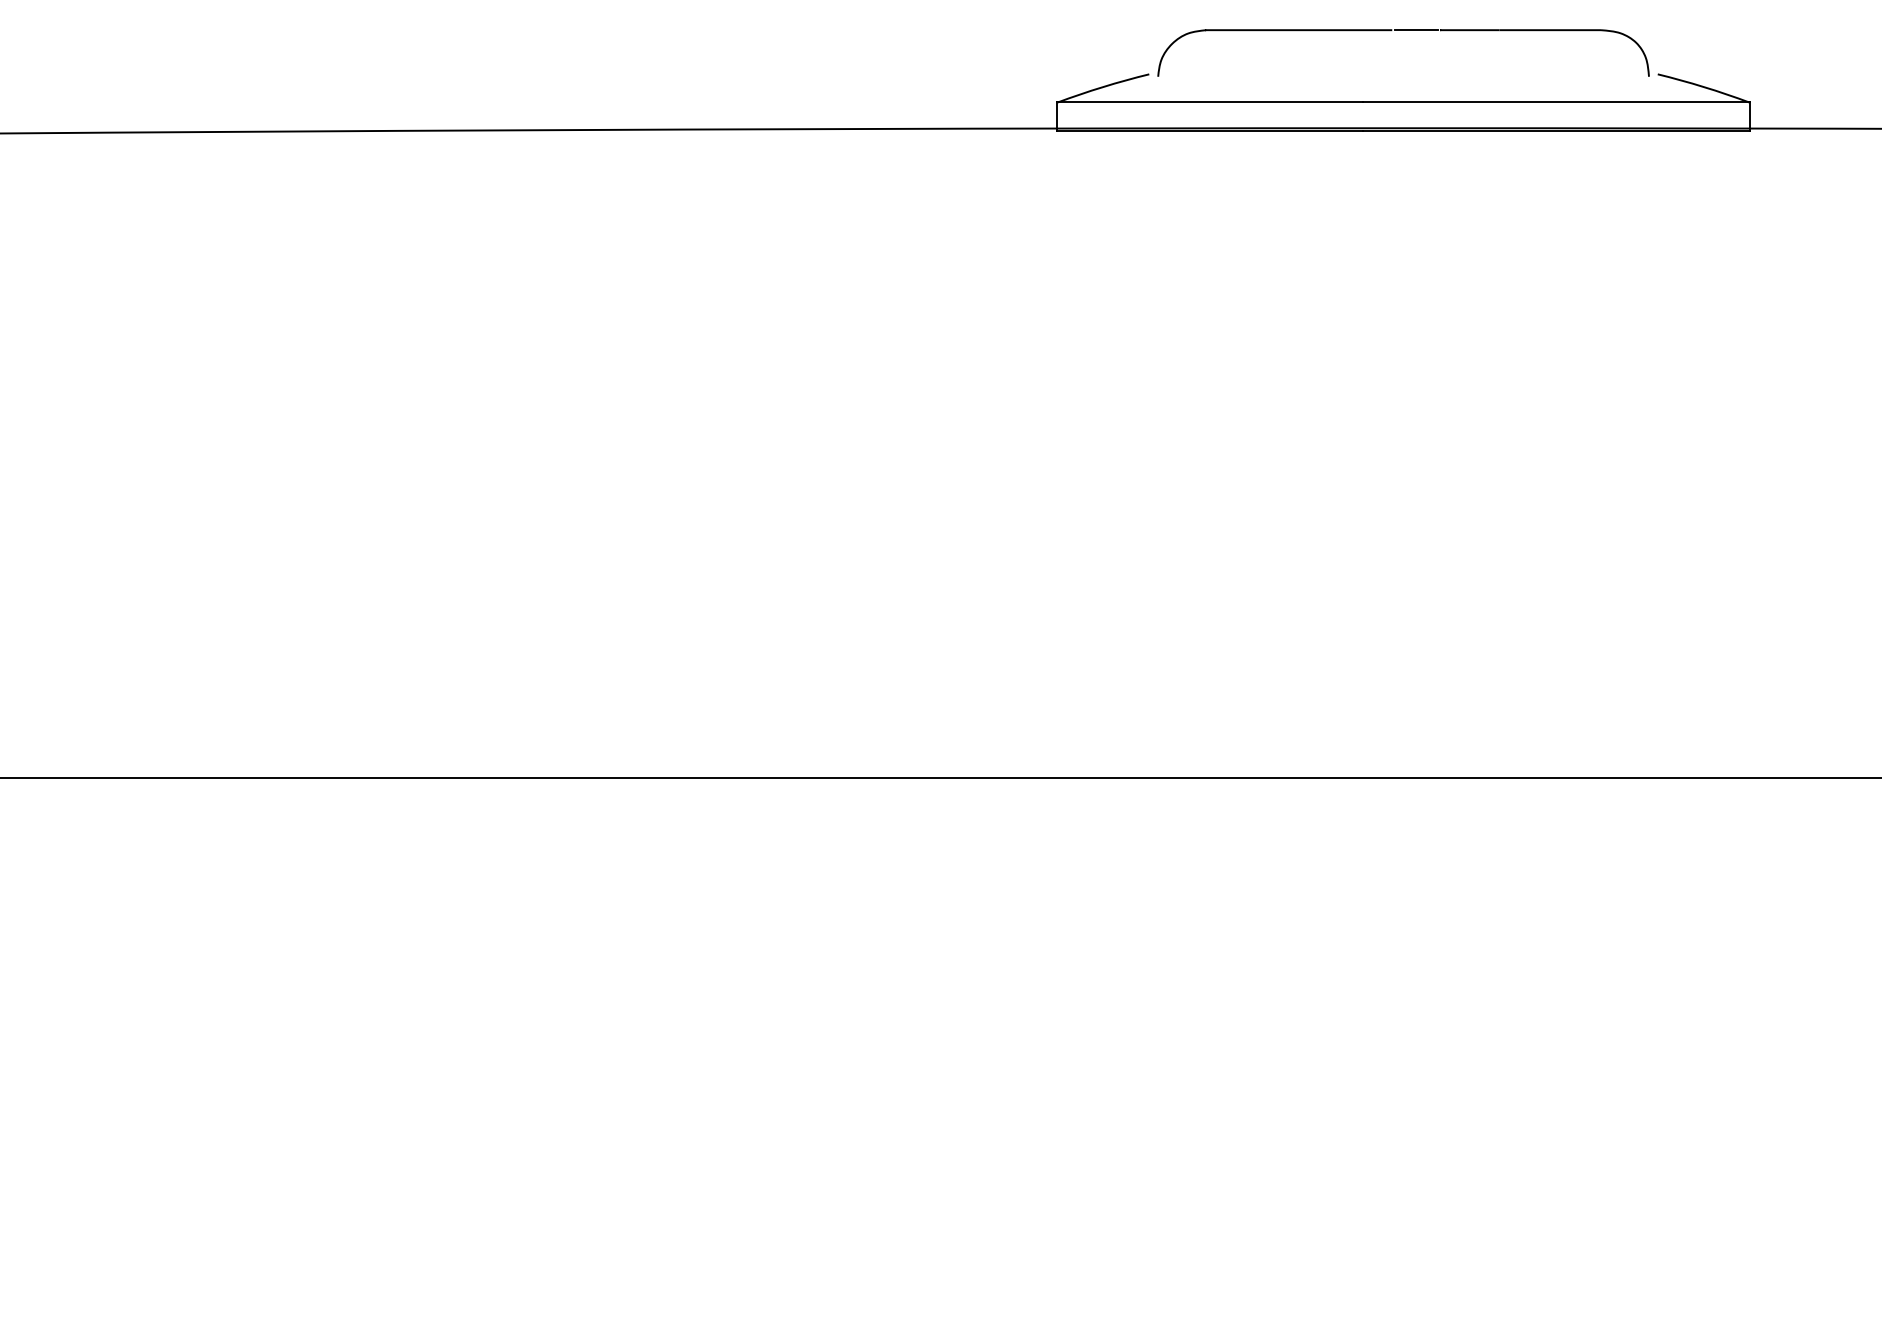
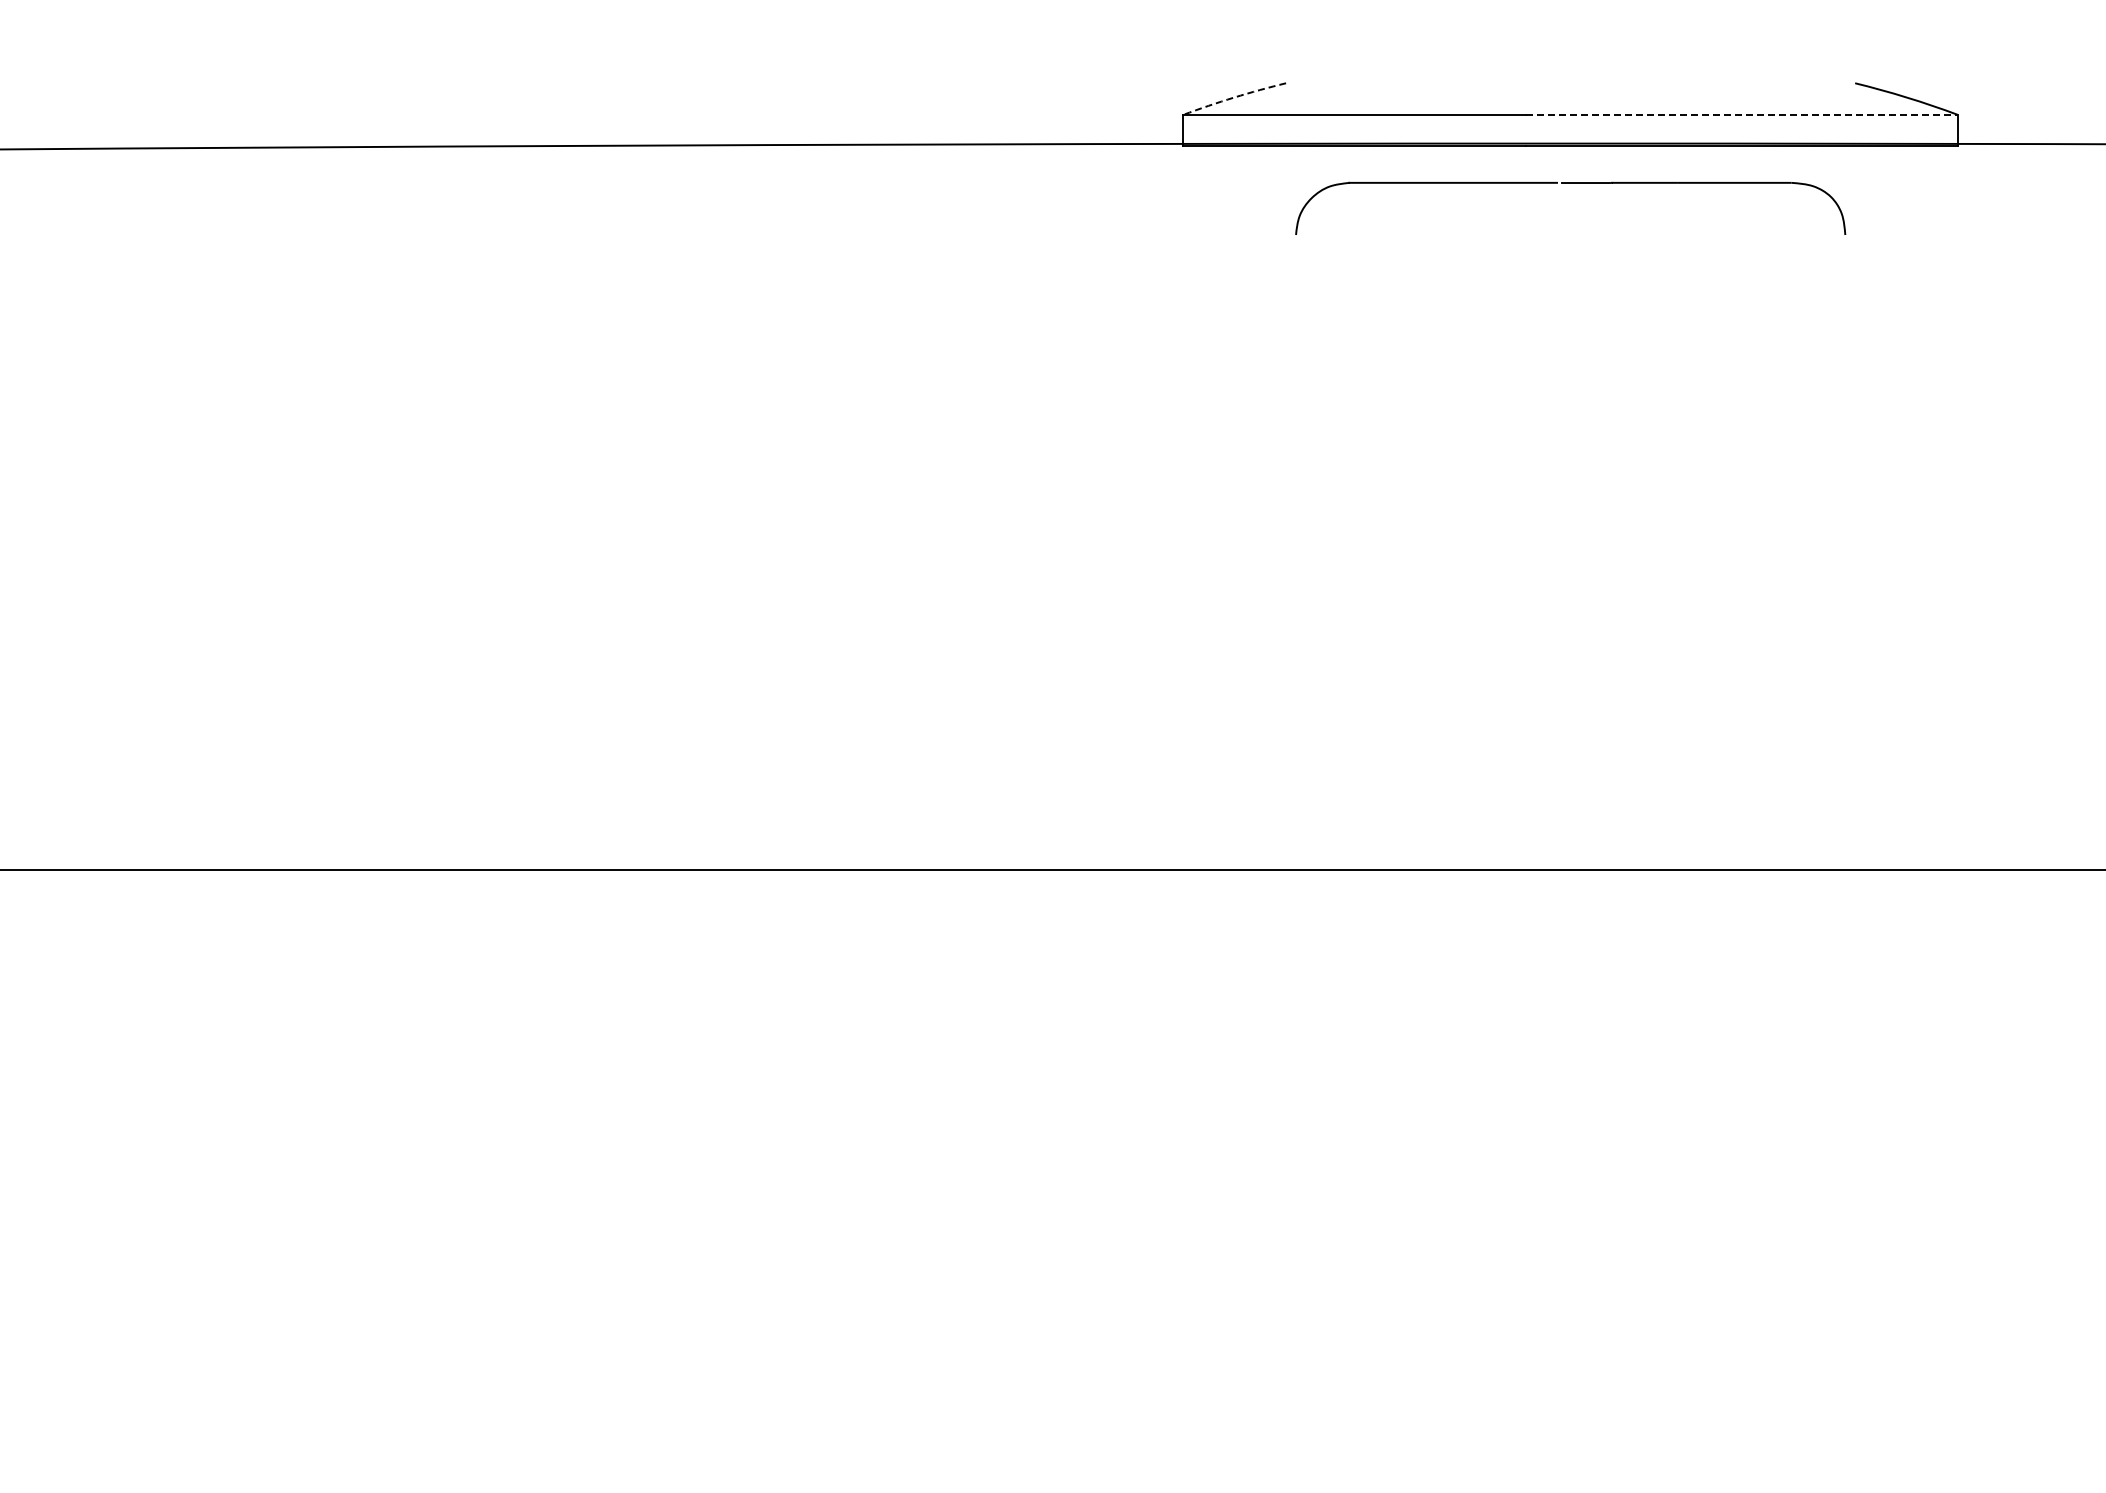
part: (1403, 30) -> (1570, 183), moved
arc: (1103, 87) -> (1234, 97), solid -> dashed
line: (1557, 102) -> (1742, 114), solid -> dashed

